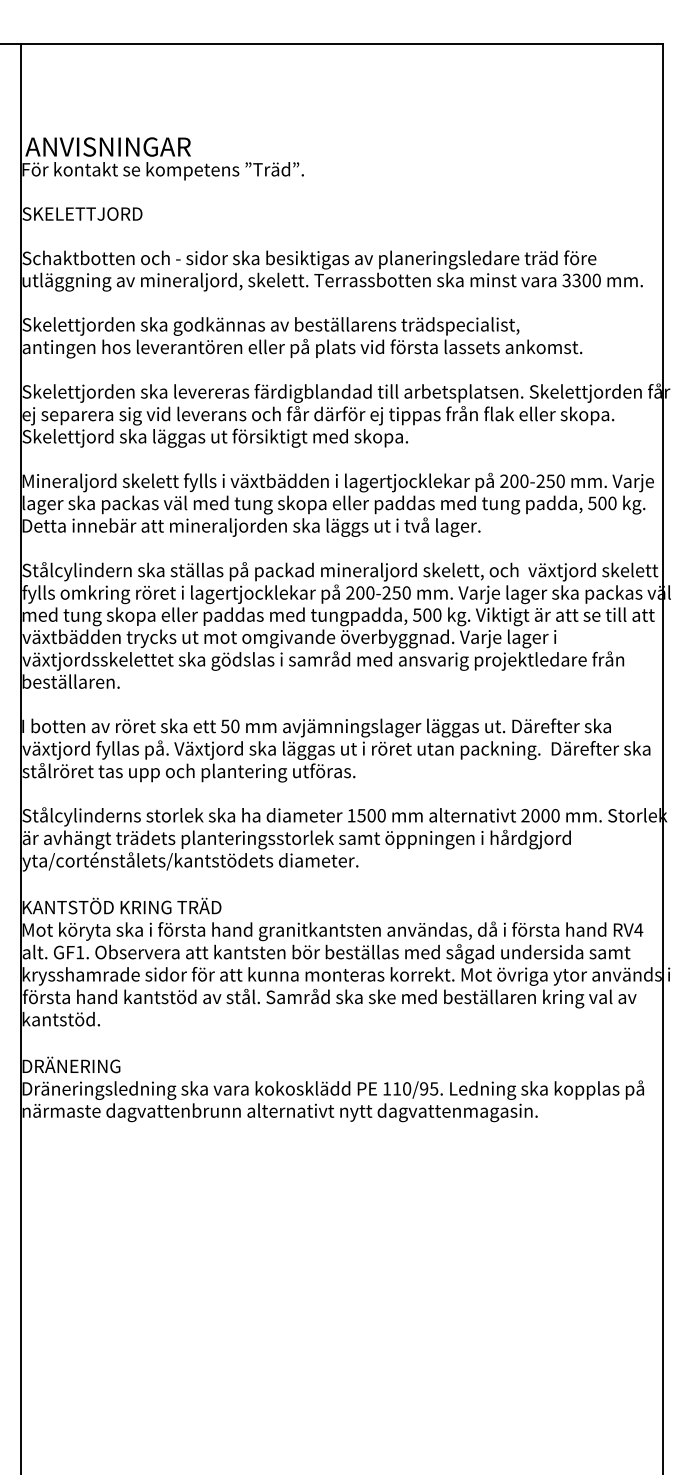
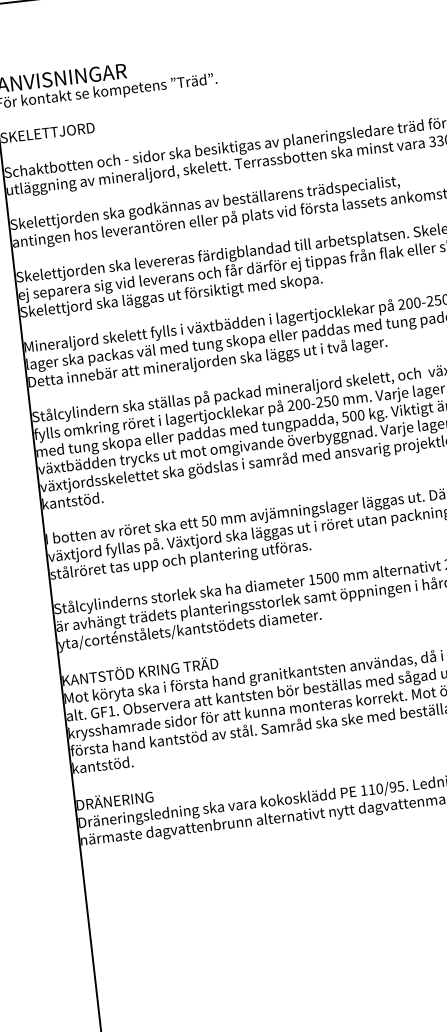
text: (71, 681) -> (80, 499), beställaren. -> kantstöd.

